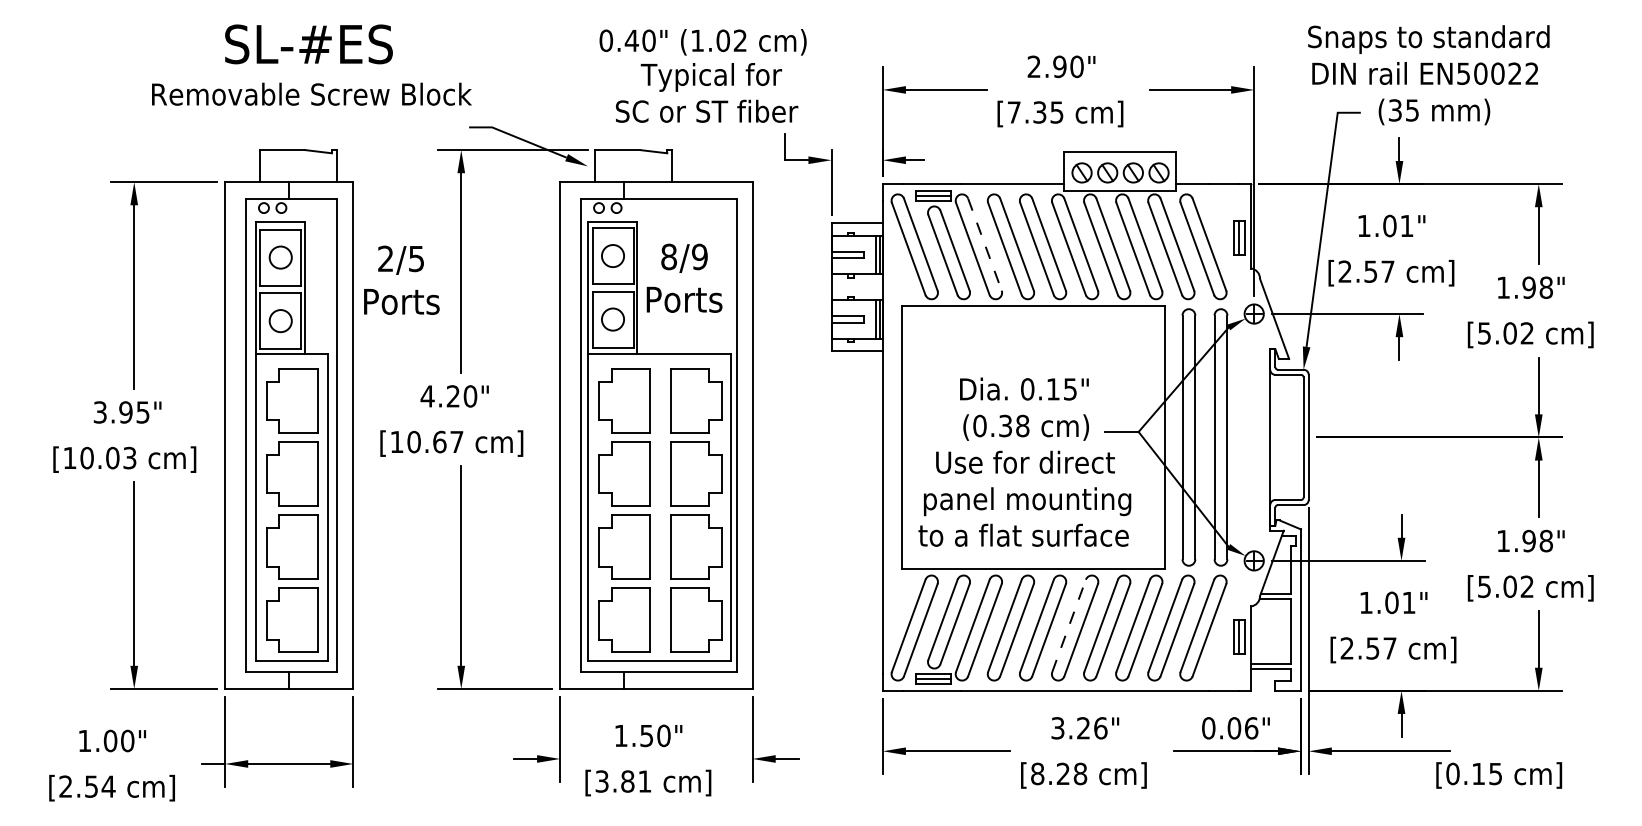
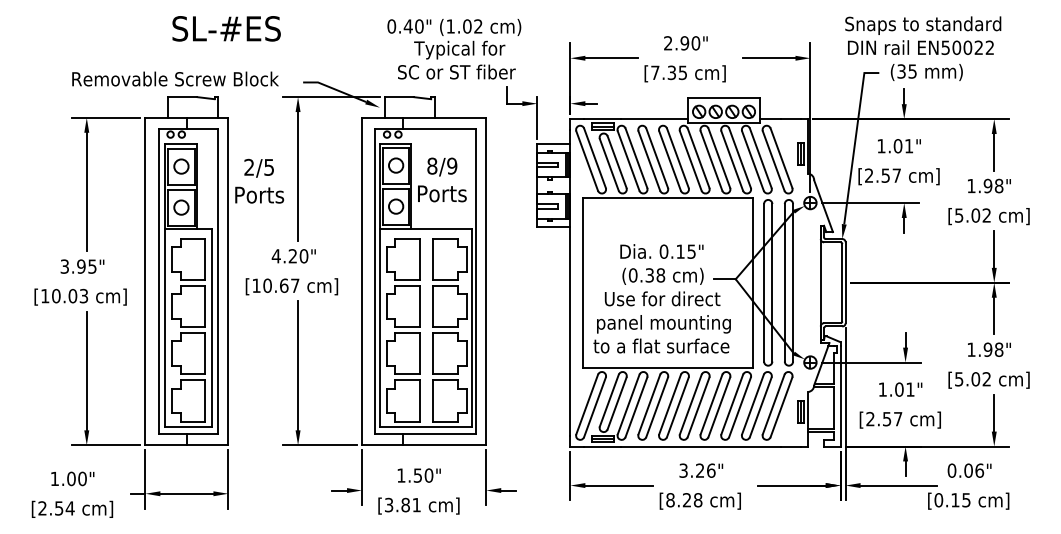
text: (308, 43) -> (226, 28), moved
text: (311, 93) -> (175, 78), moved
line: (985, 245) -> (636, 158), dashed -> solid
line: (1068, 625) -> (690, 404), dashed -> solid
text: (1235, 727) -> (969, 470), moved

